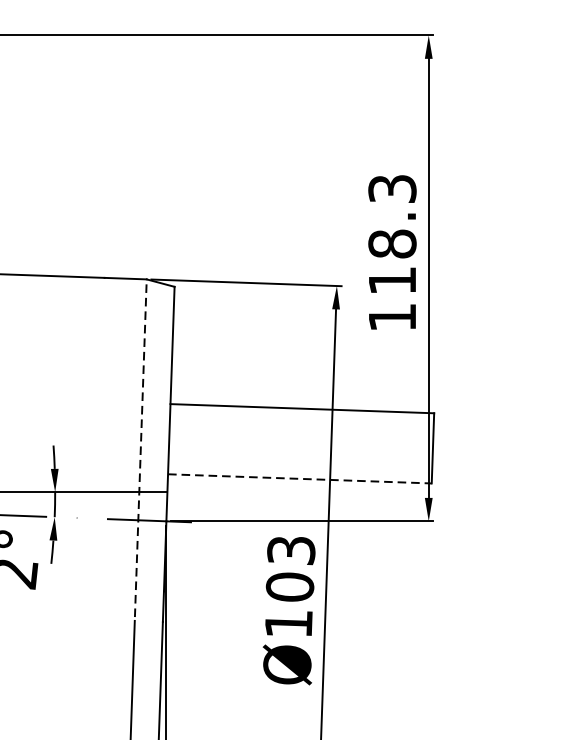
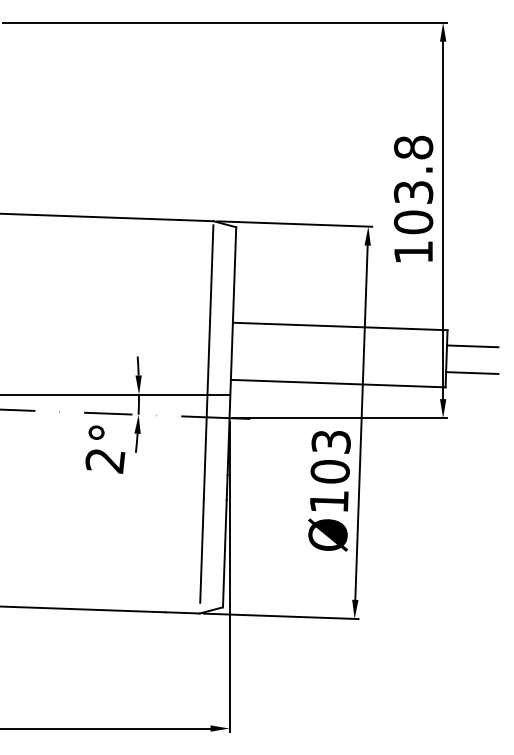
text: (392, 234) -> (413, 184), 118.3 -> 103.8
line: (464, 433) -> (472, 346), added
line: (140, 452) -> (208, 362), dashed -> solid
line: (464, 465) -> (472, 372), added
line: (300, 478) -> (338, 383), dashed -> solid

